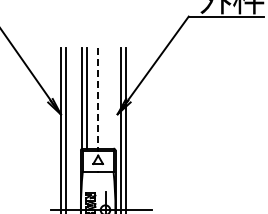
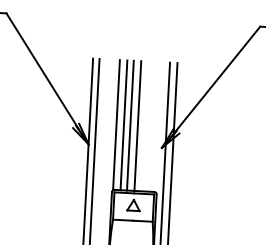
line: (92, 98) -> (130, 125), added
line: (98, 98) -> (138, 126), dashed -> solid

